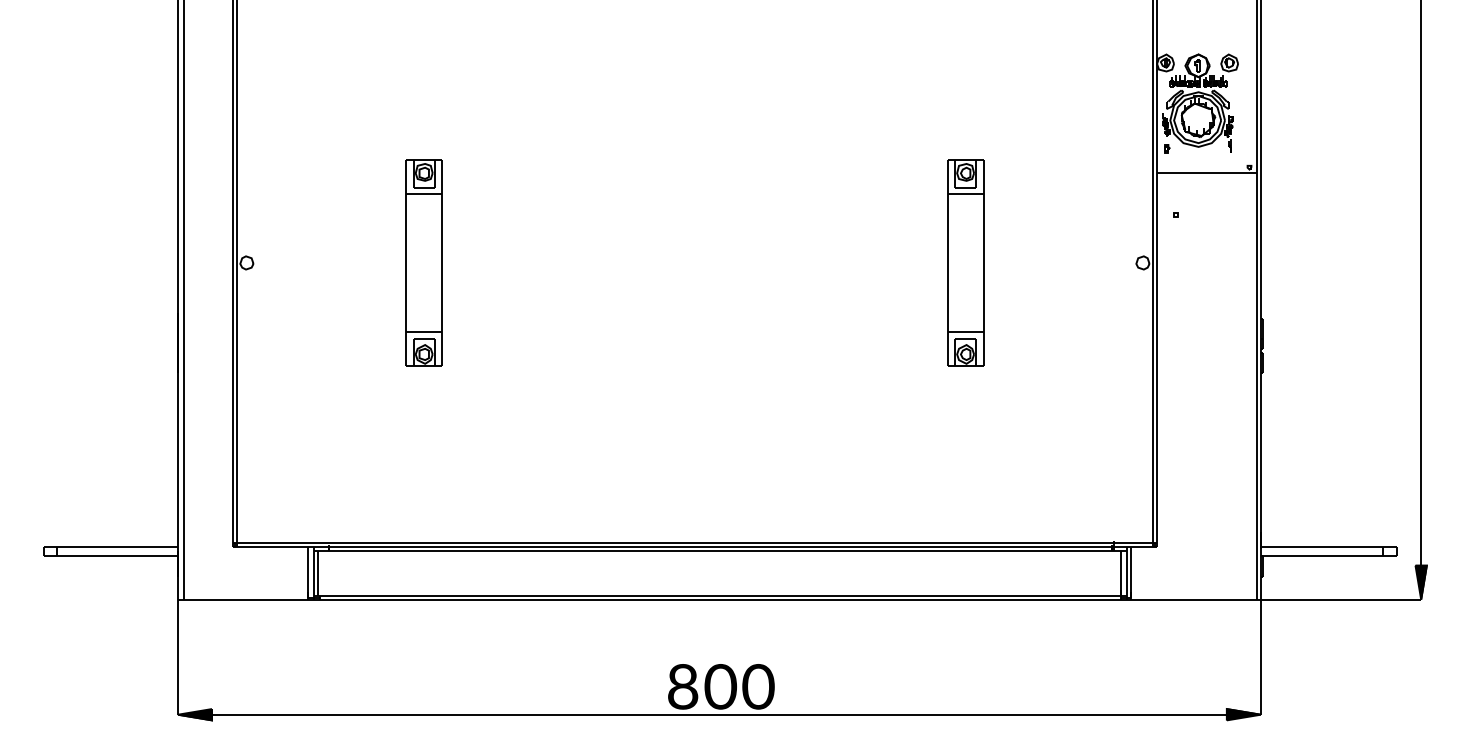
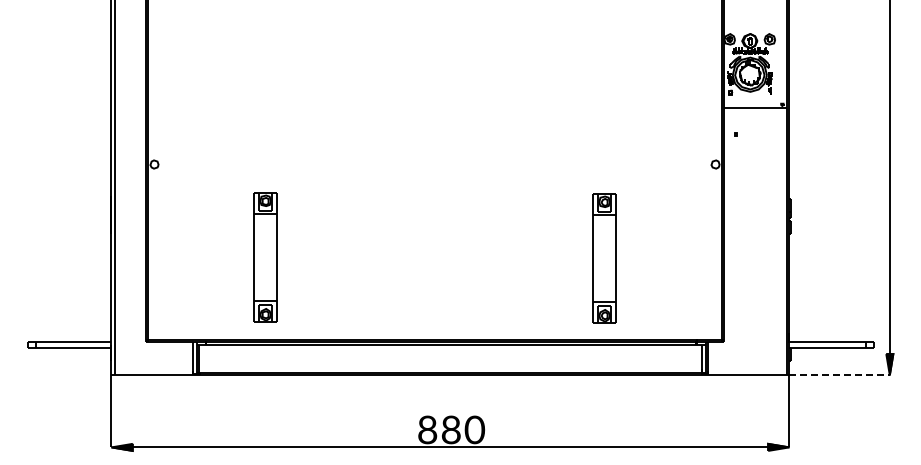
part: (424, 262) -> (265, 257), moved
part: (965, 262) -> (604, 258), moved
line: (1342, 599) -> (840, 375), solid -> dashed
text: (721, 687) -> (451, 430), 0 -> 8

